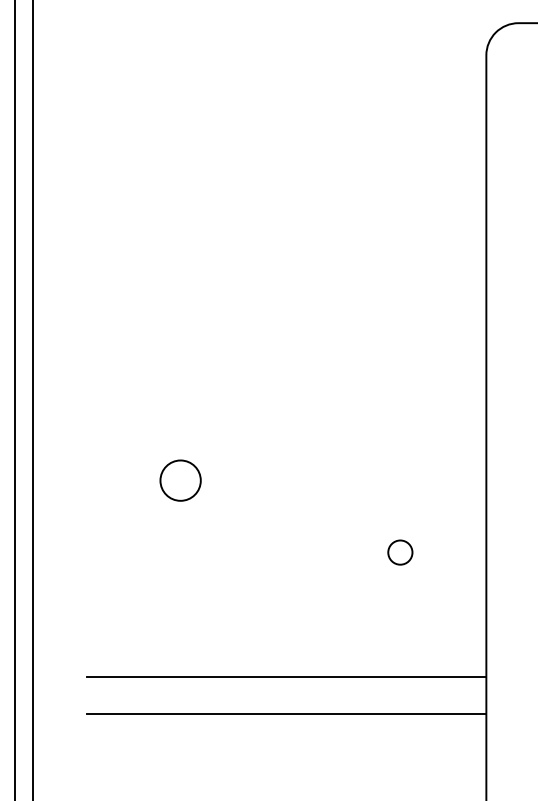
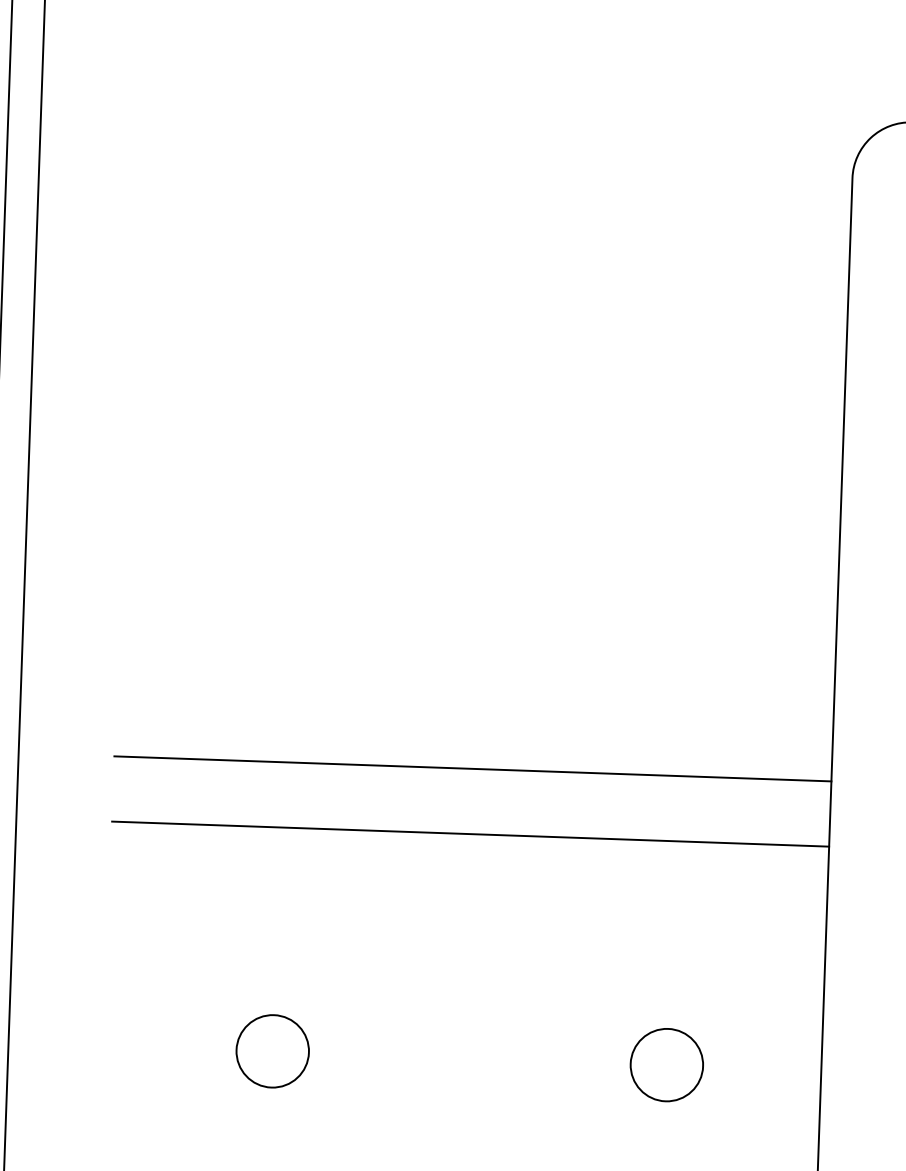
line: (286, 391) -> (472, 768), added
line: (286, 427) -> (470, 833), added
circle: (180, 480) -> (272, 1051), moved
circle: (400, 552) -> (667, 1064), size x1.67

